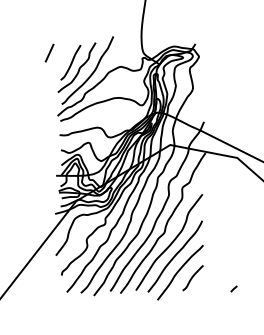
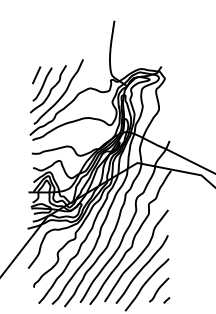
line: (49, 52) -> (36, 74), moved
line: (233, 288) -> (166, 299), moved

